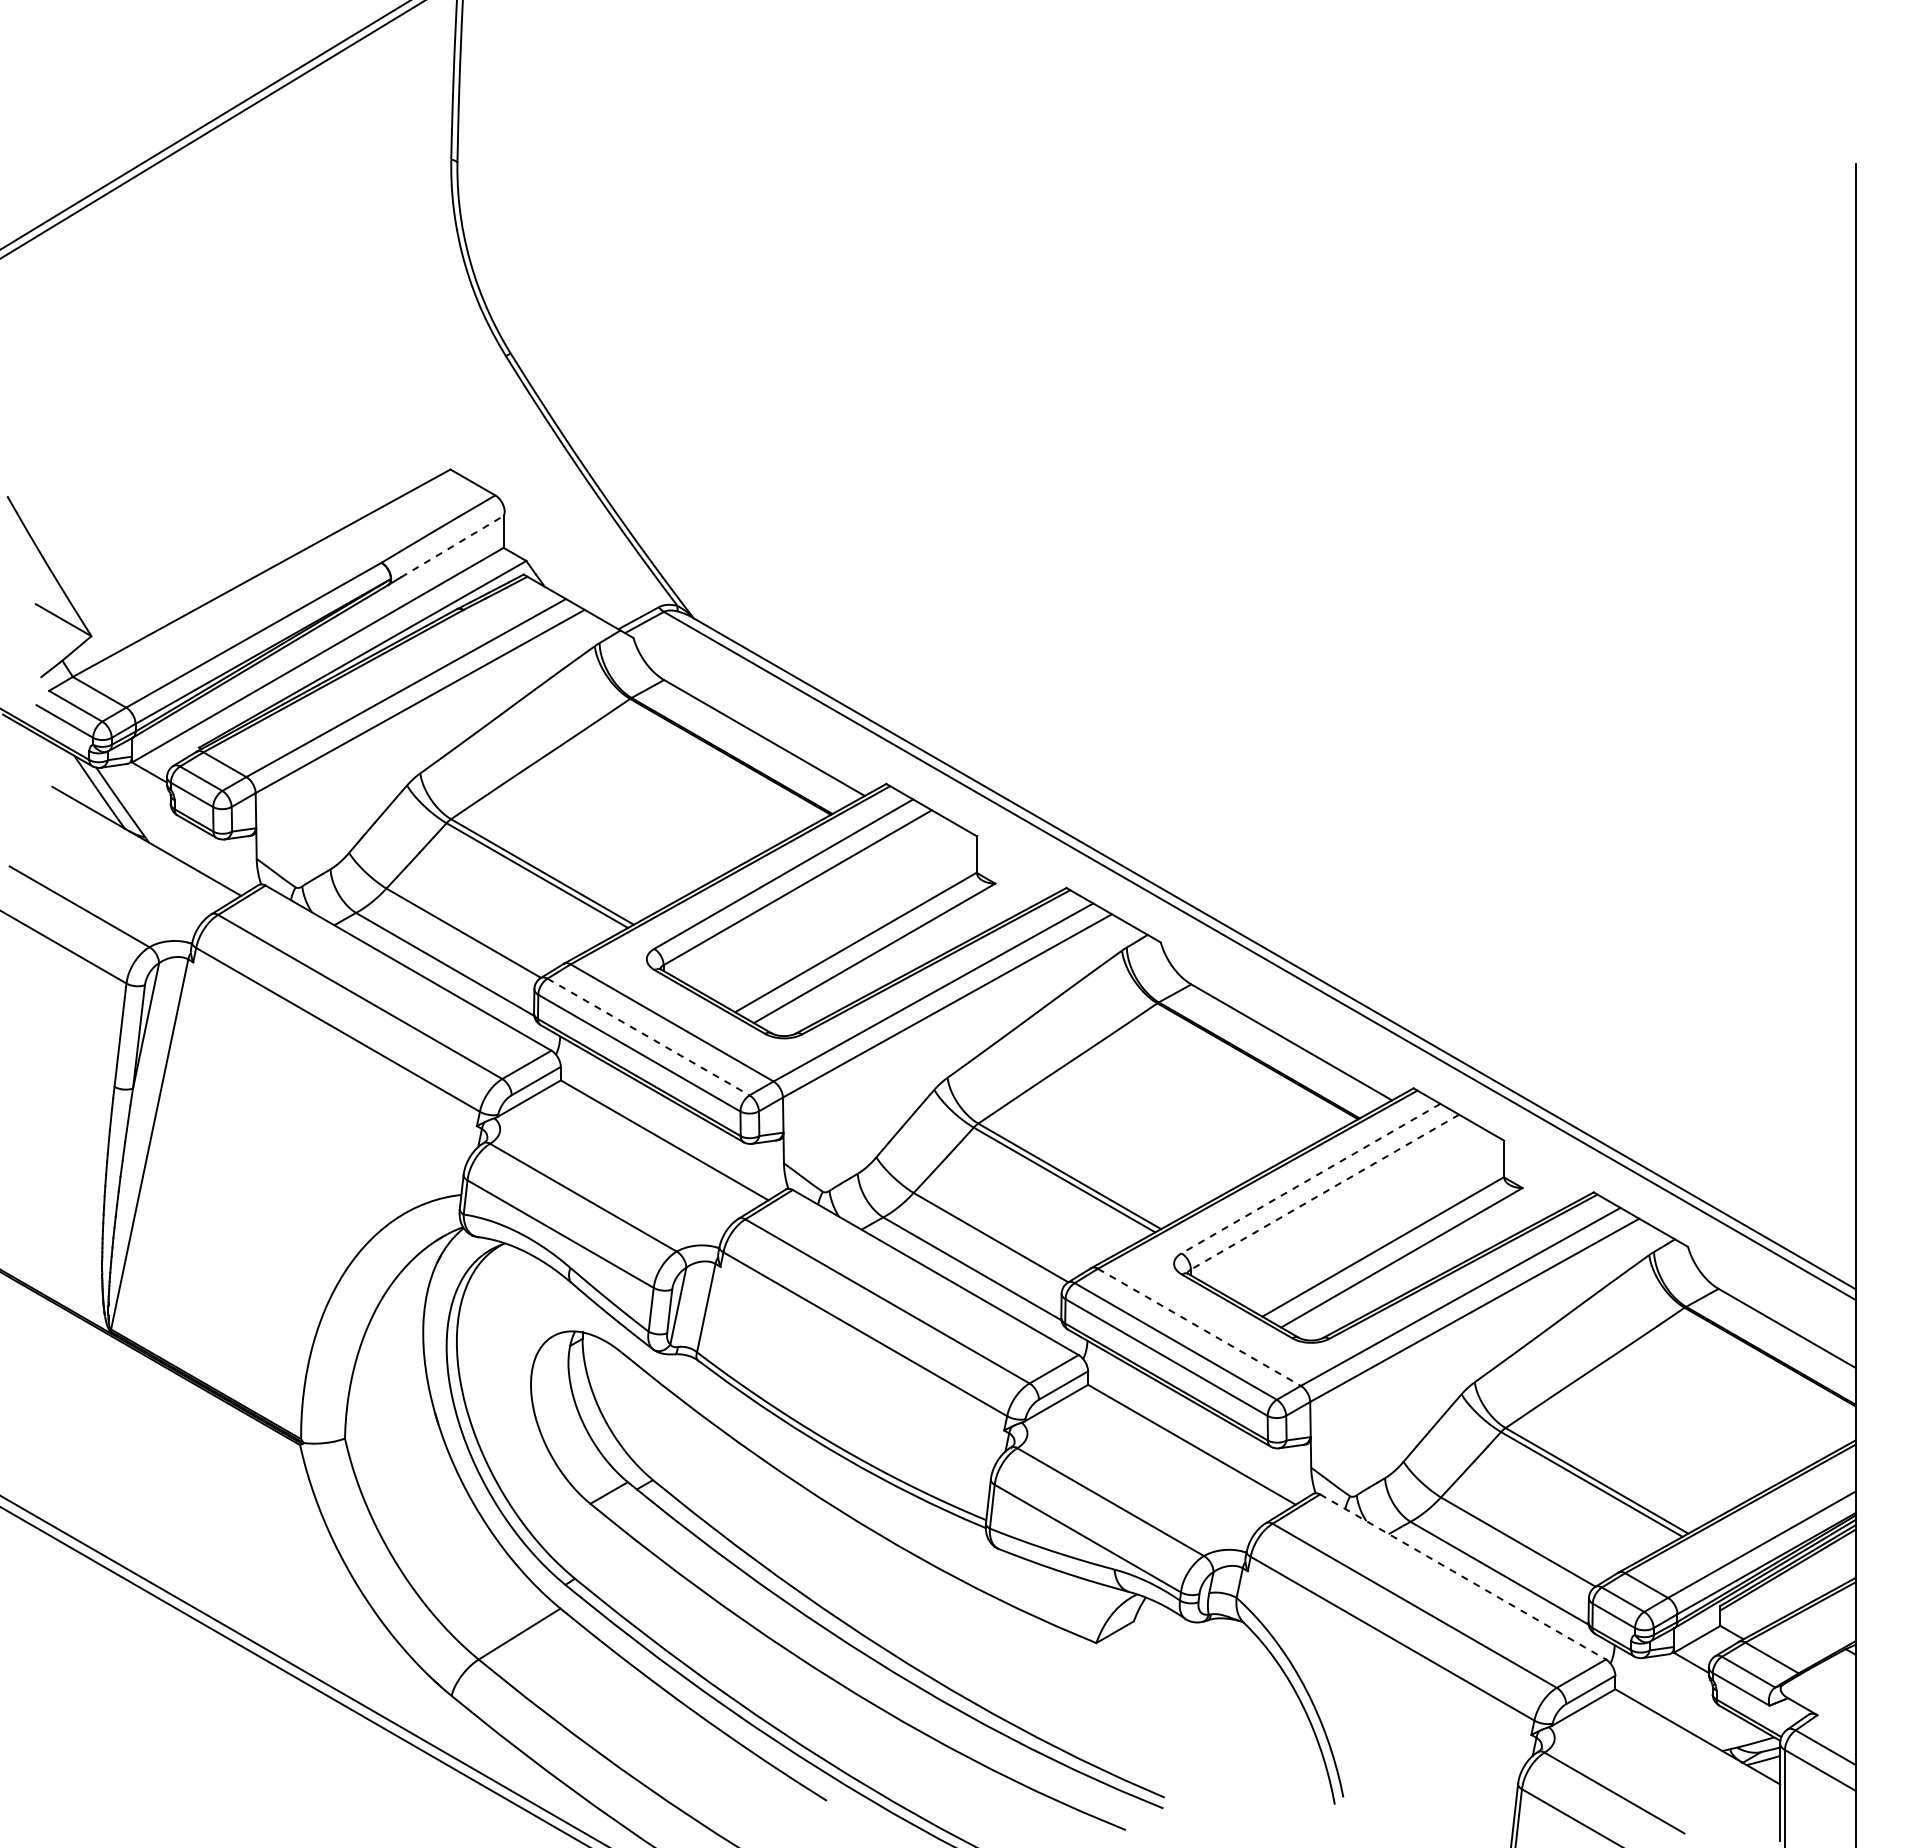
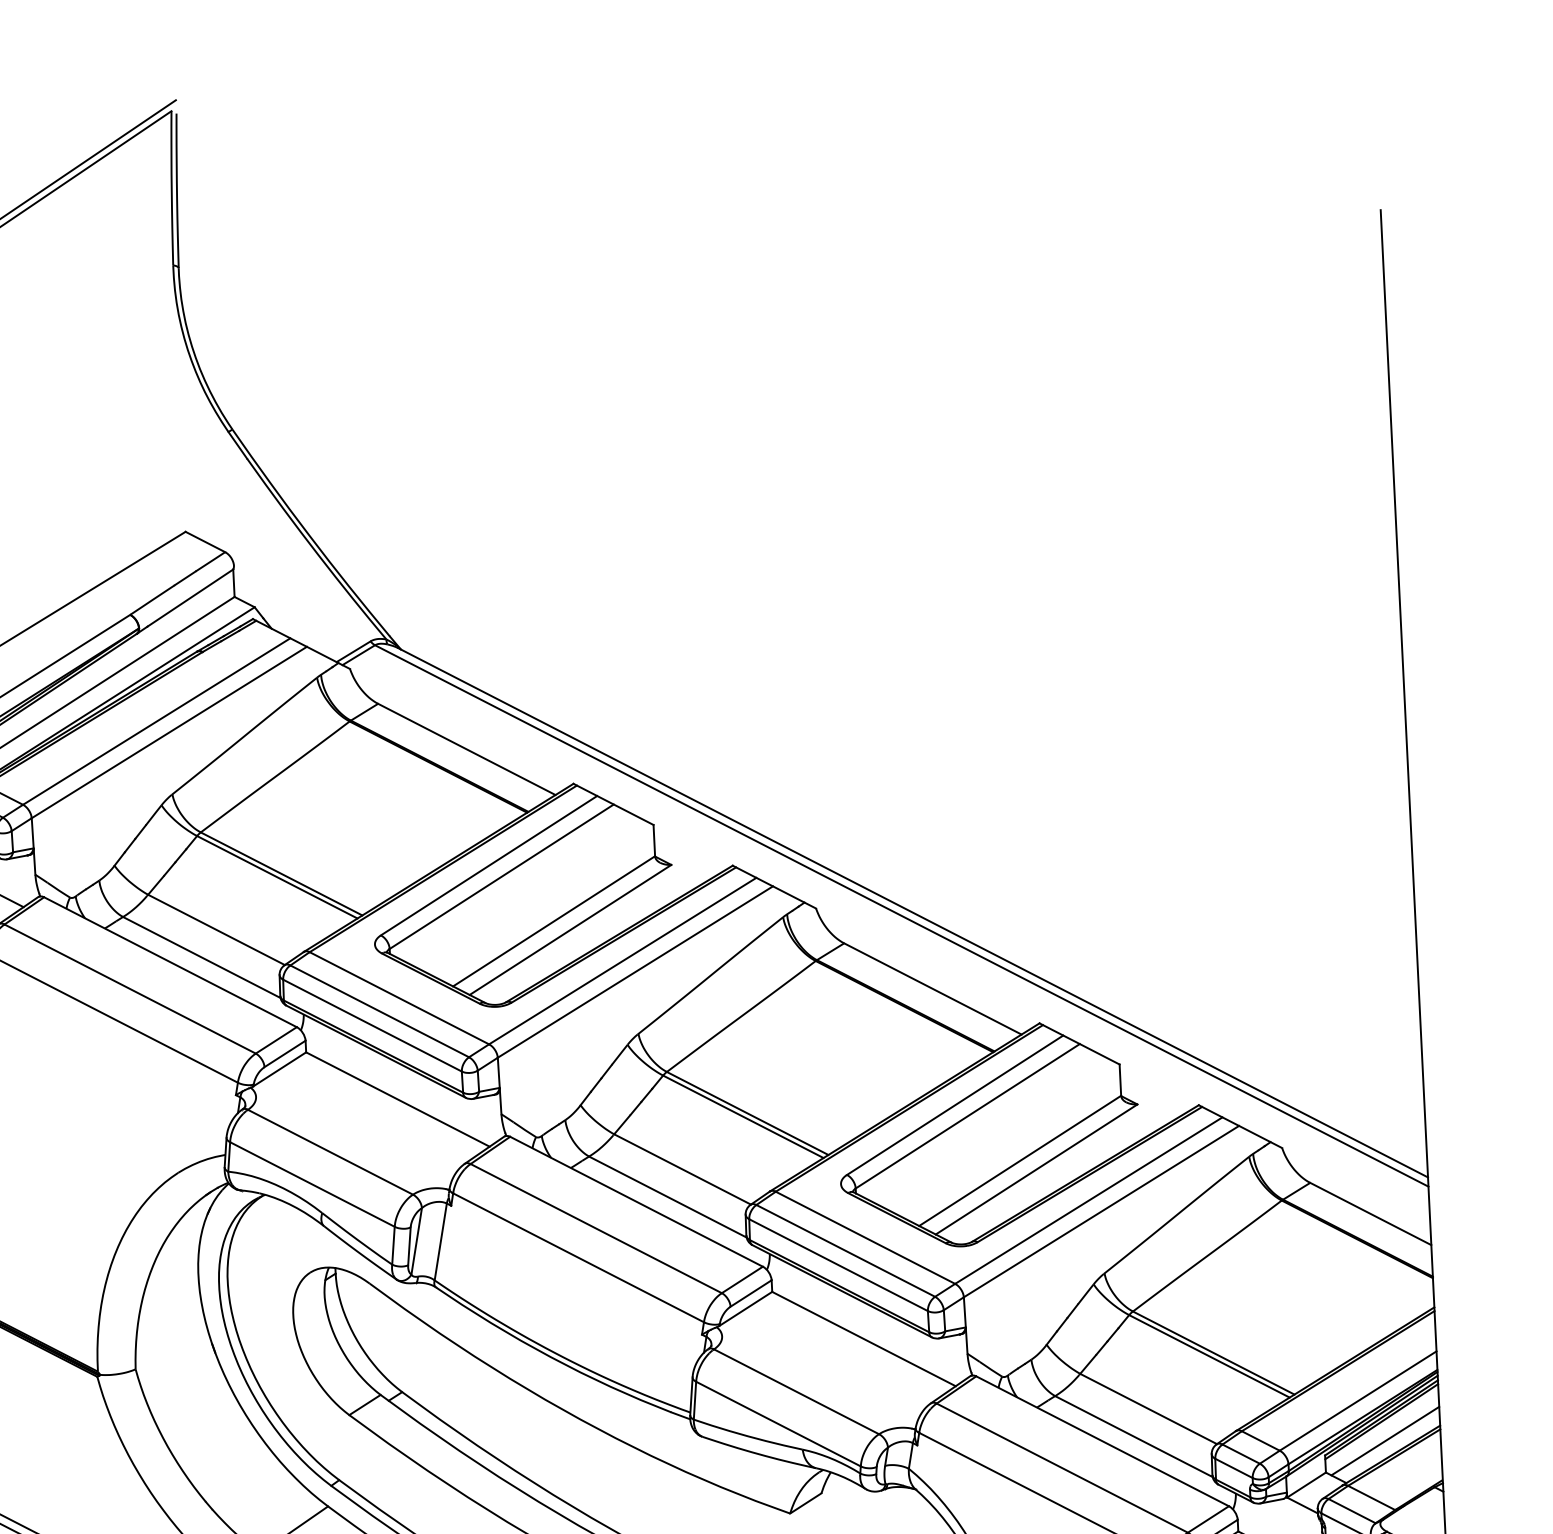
line: (452, 546) -> (190, 597), dashed -> solid
line: (648, 1037) -> (379, 1011), dashed -> solid
line: (1310, 1178) -> (954, 1105), dashed -> solid
line: (1325, 1192) -> (968, 1116), dashed -> solid
line: (1199, 1327) -> (865, 1237), dashed -> solid
line: (1463, 1577) -> (1103, 1441), dashed -> solid
line: (1790, 1592) -> (1384, 1440), added

